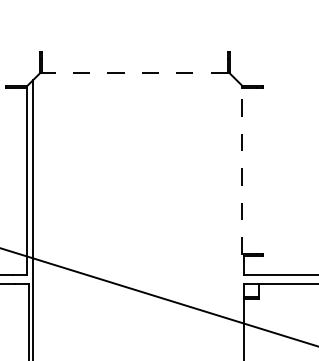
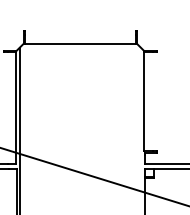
line: (133, 73) -> (79, 43), dashed -> solid
line: (242, 170) -> (144, 101), dashed -> solid

